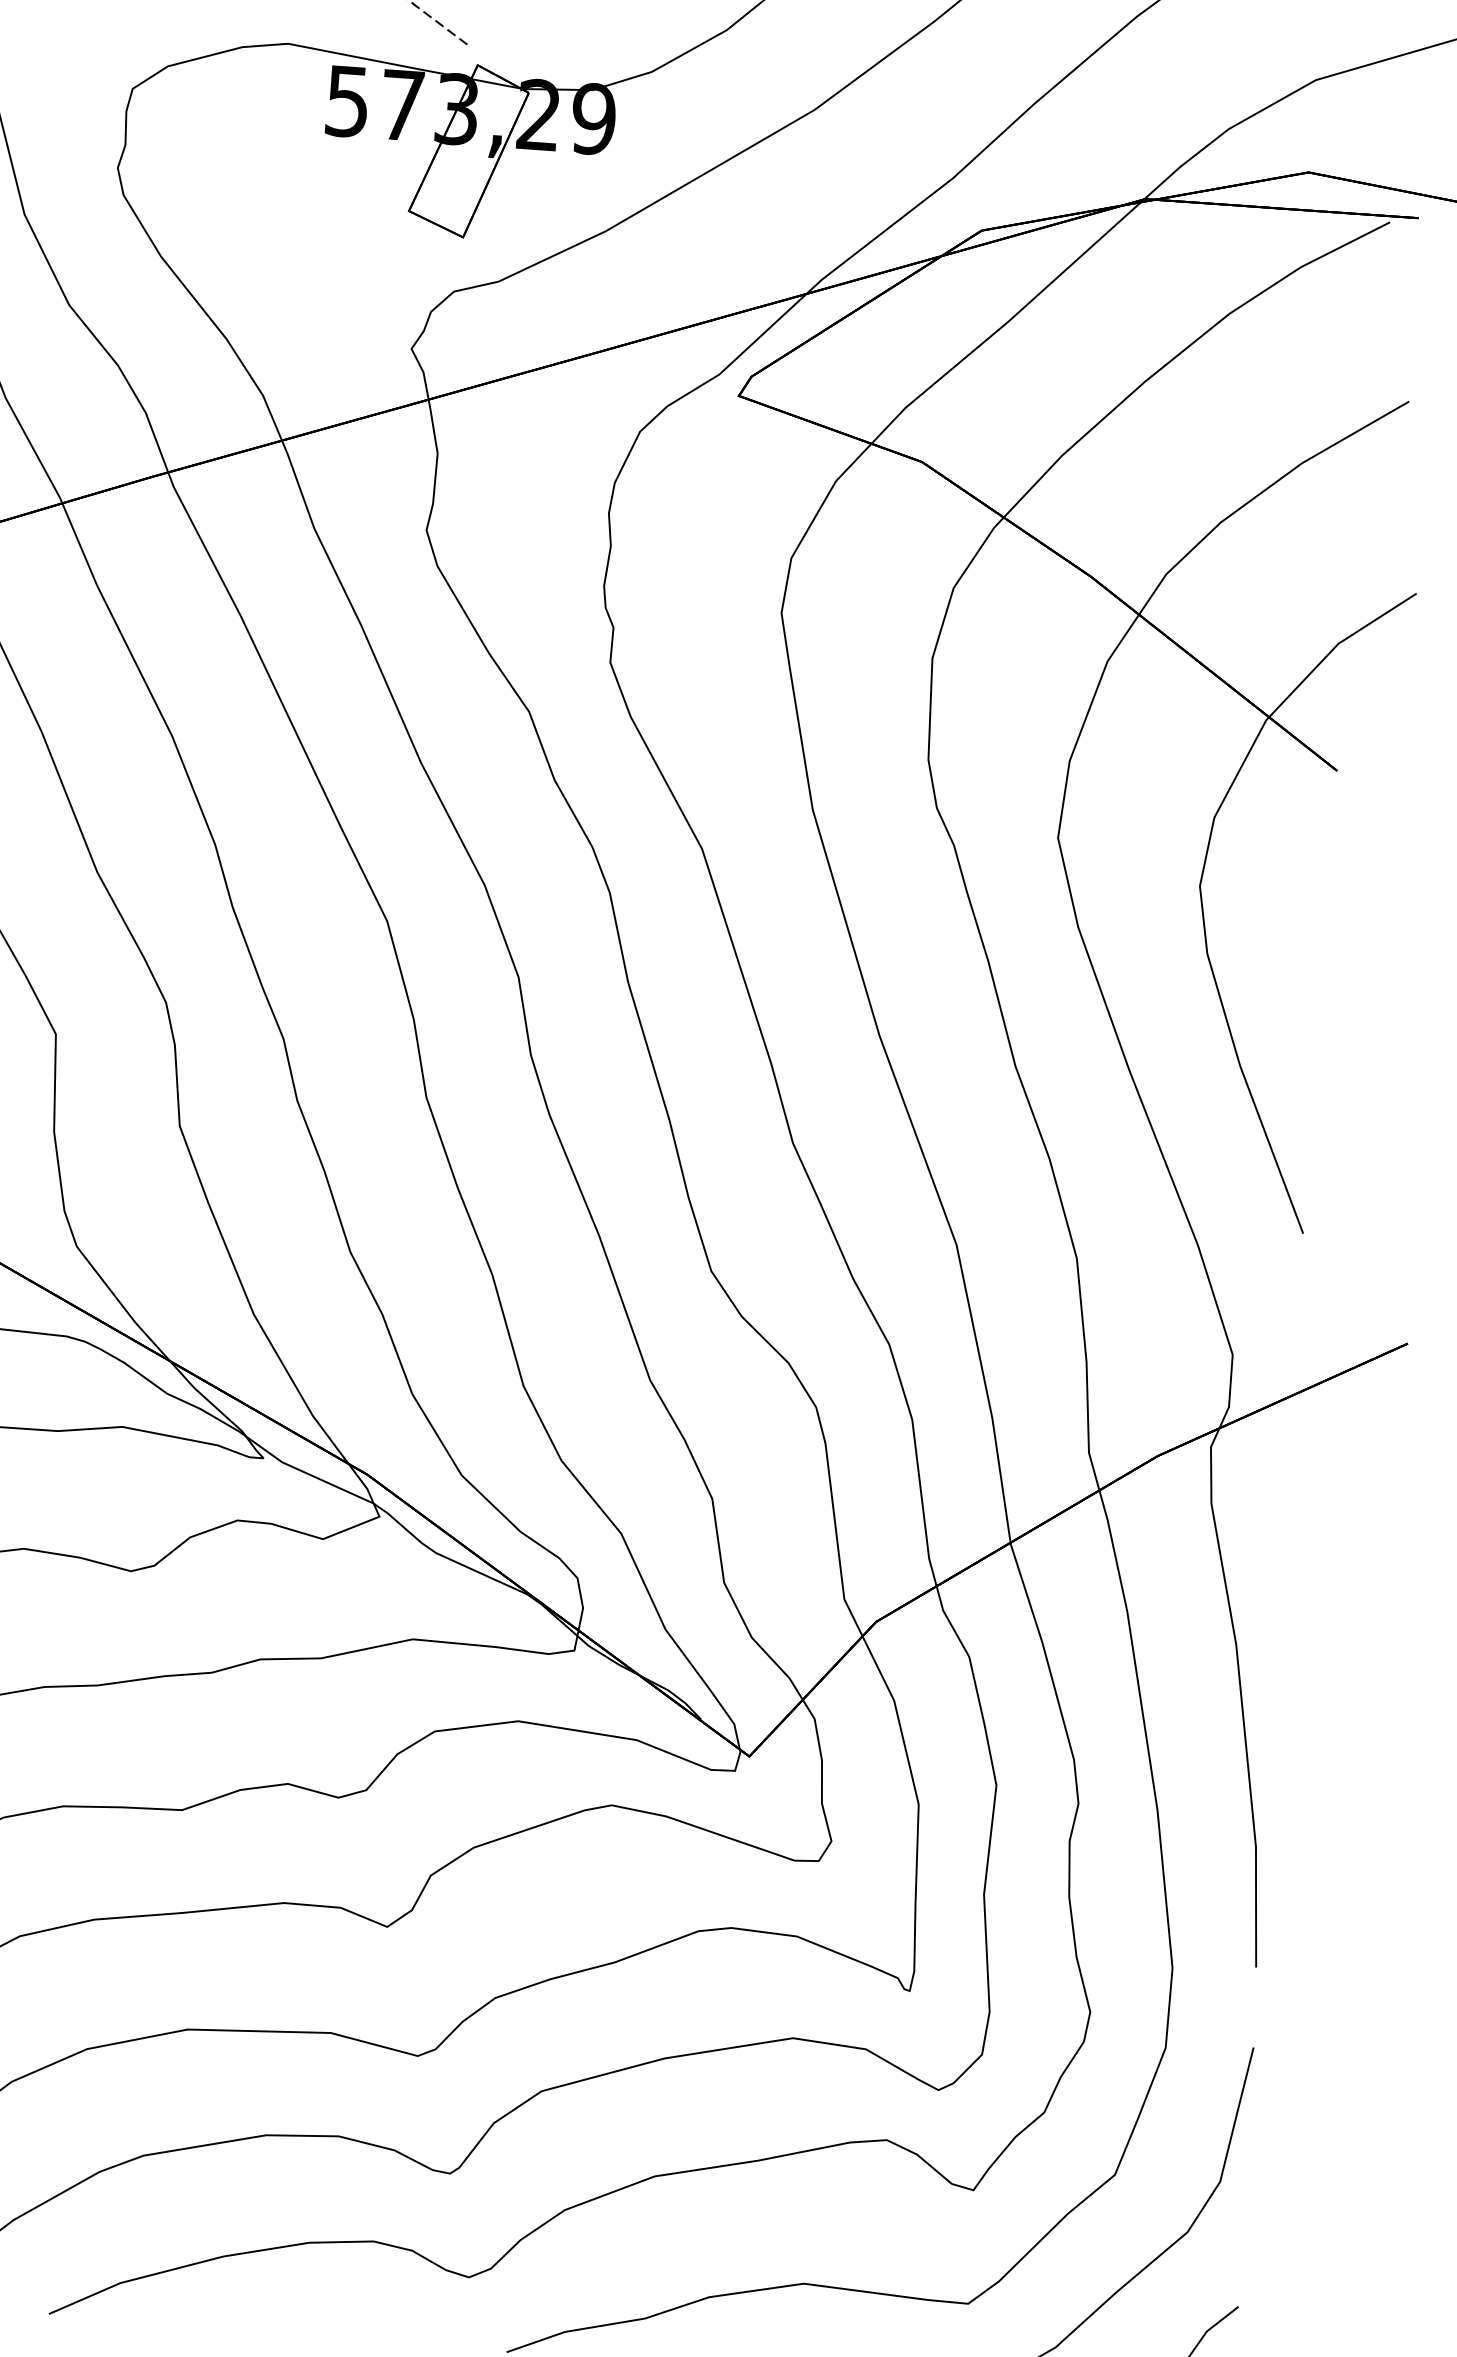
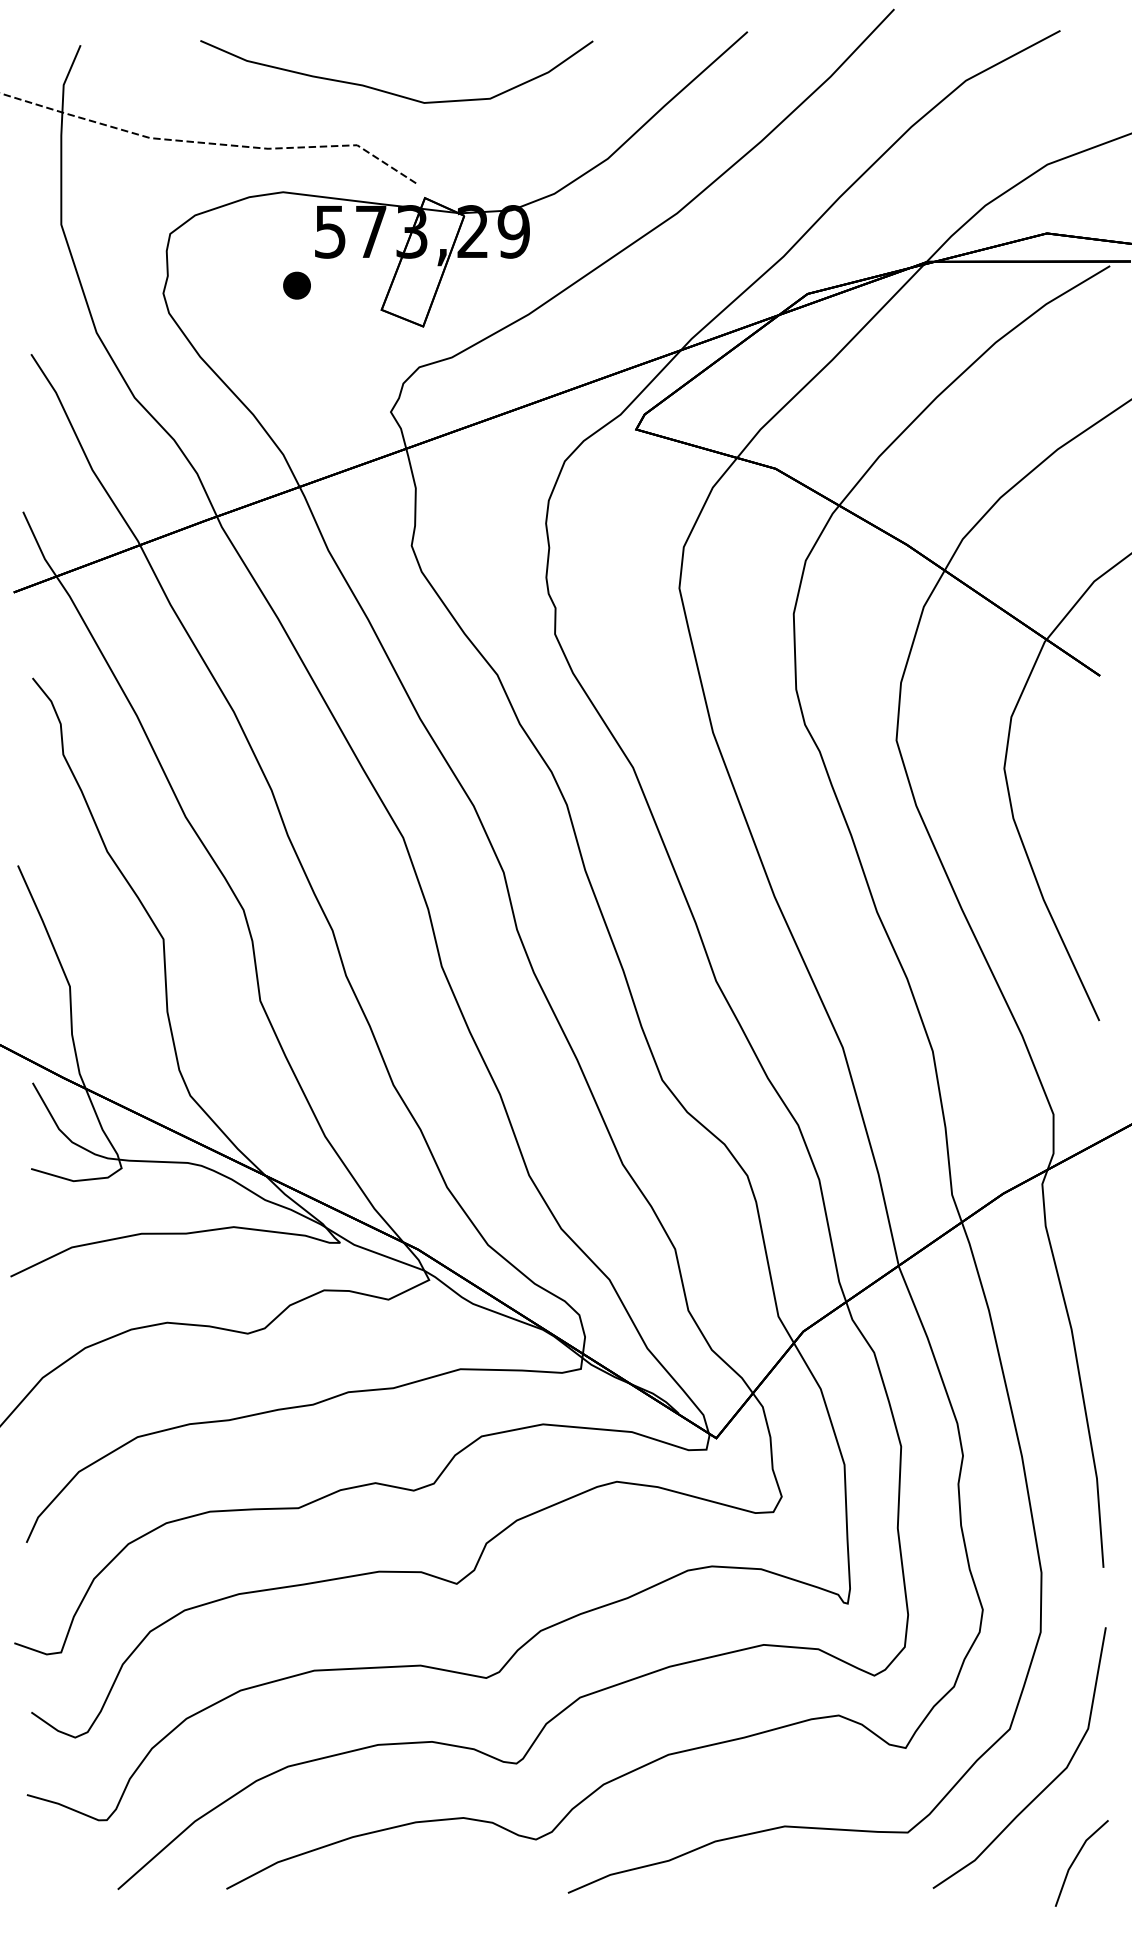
part: (297, 170) -> (296, 285), added

